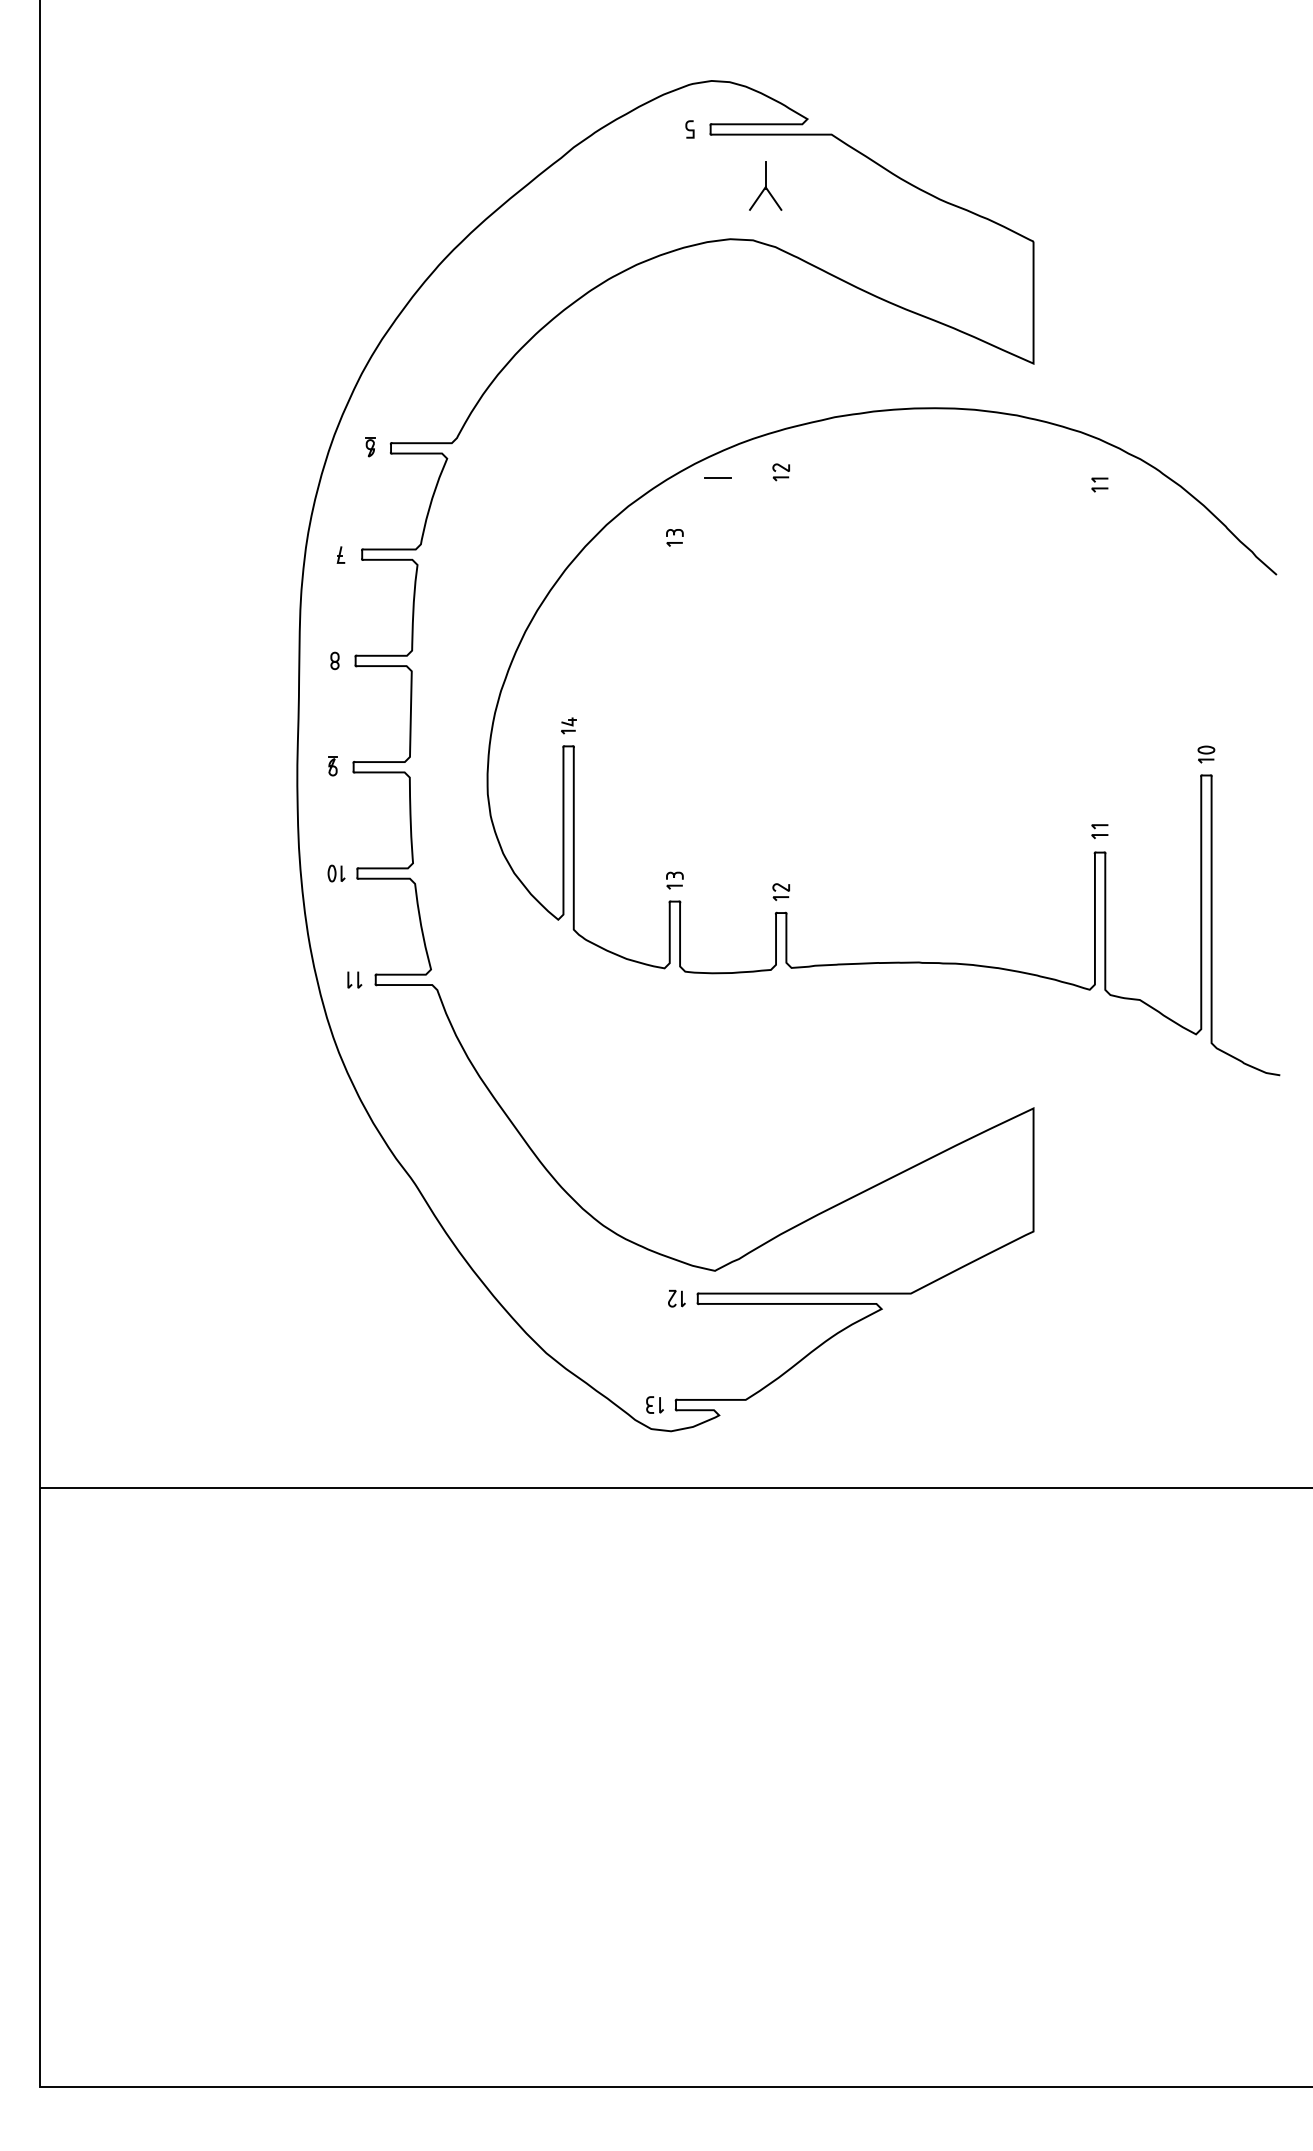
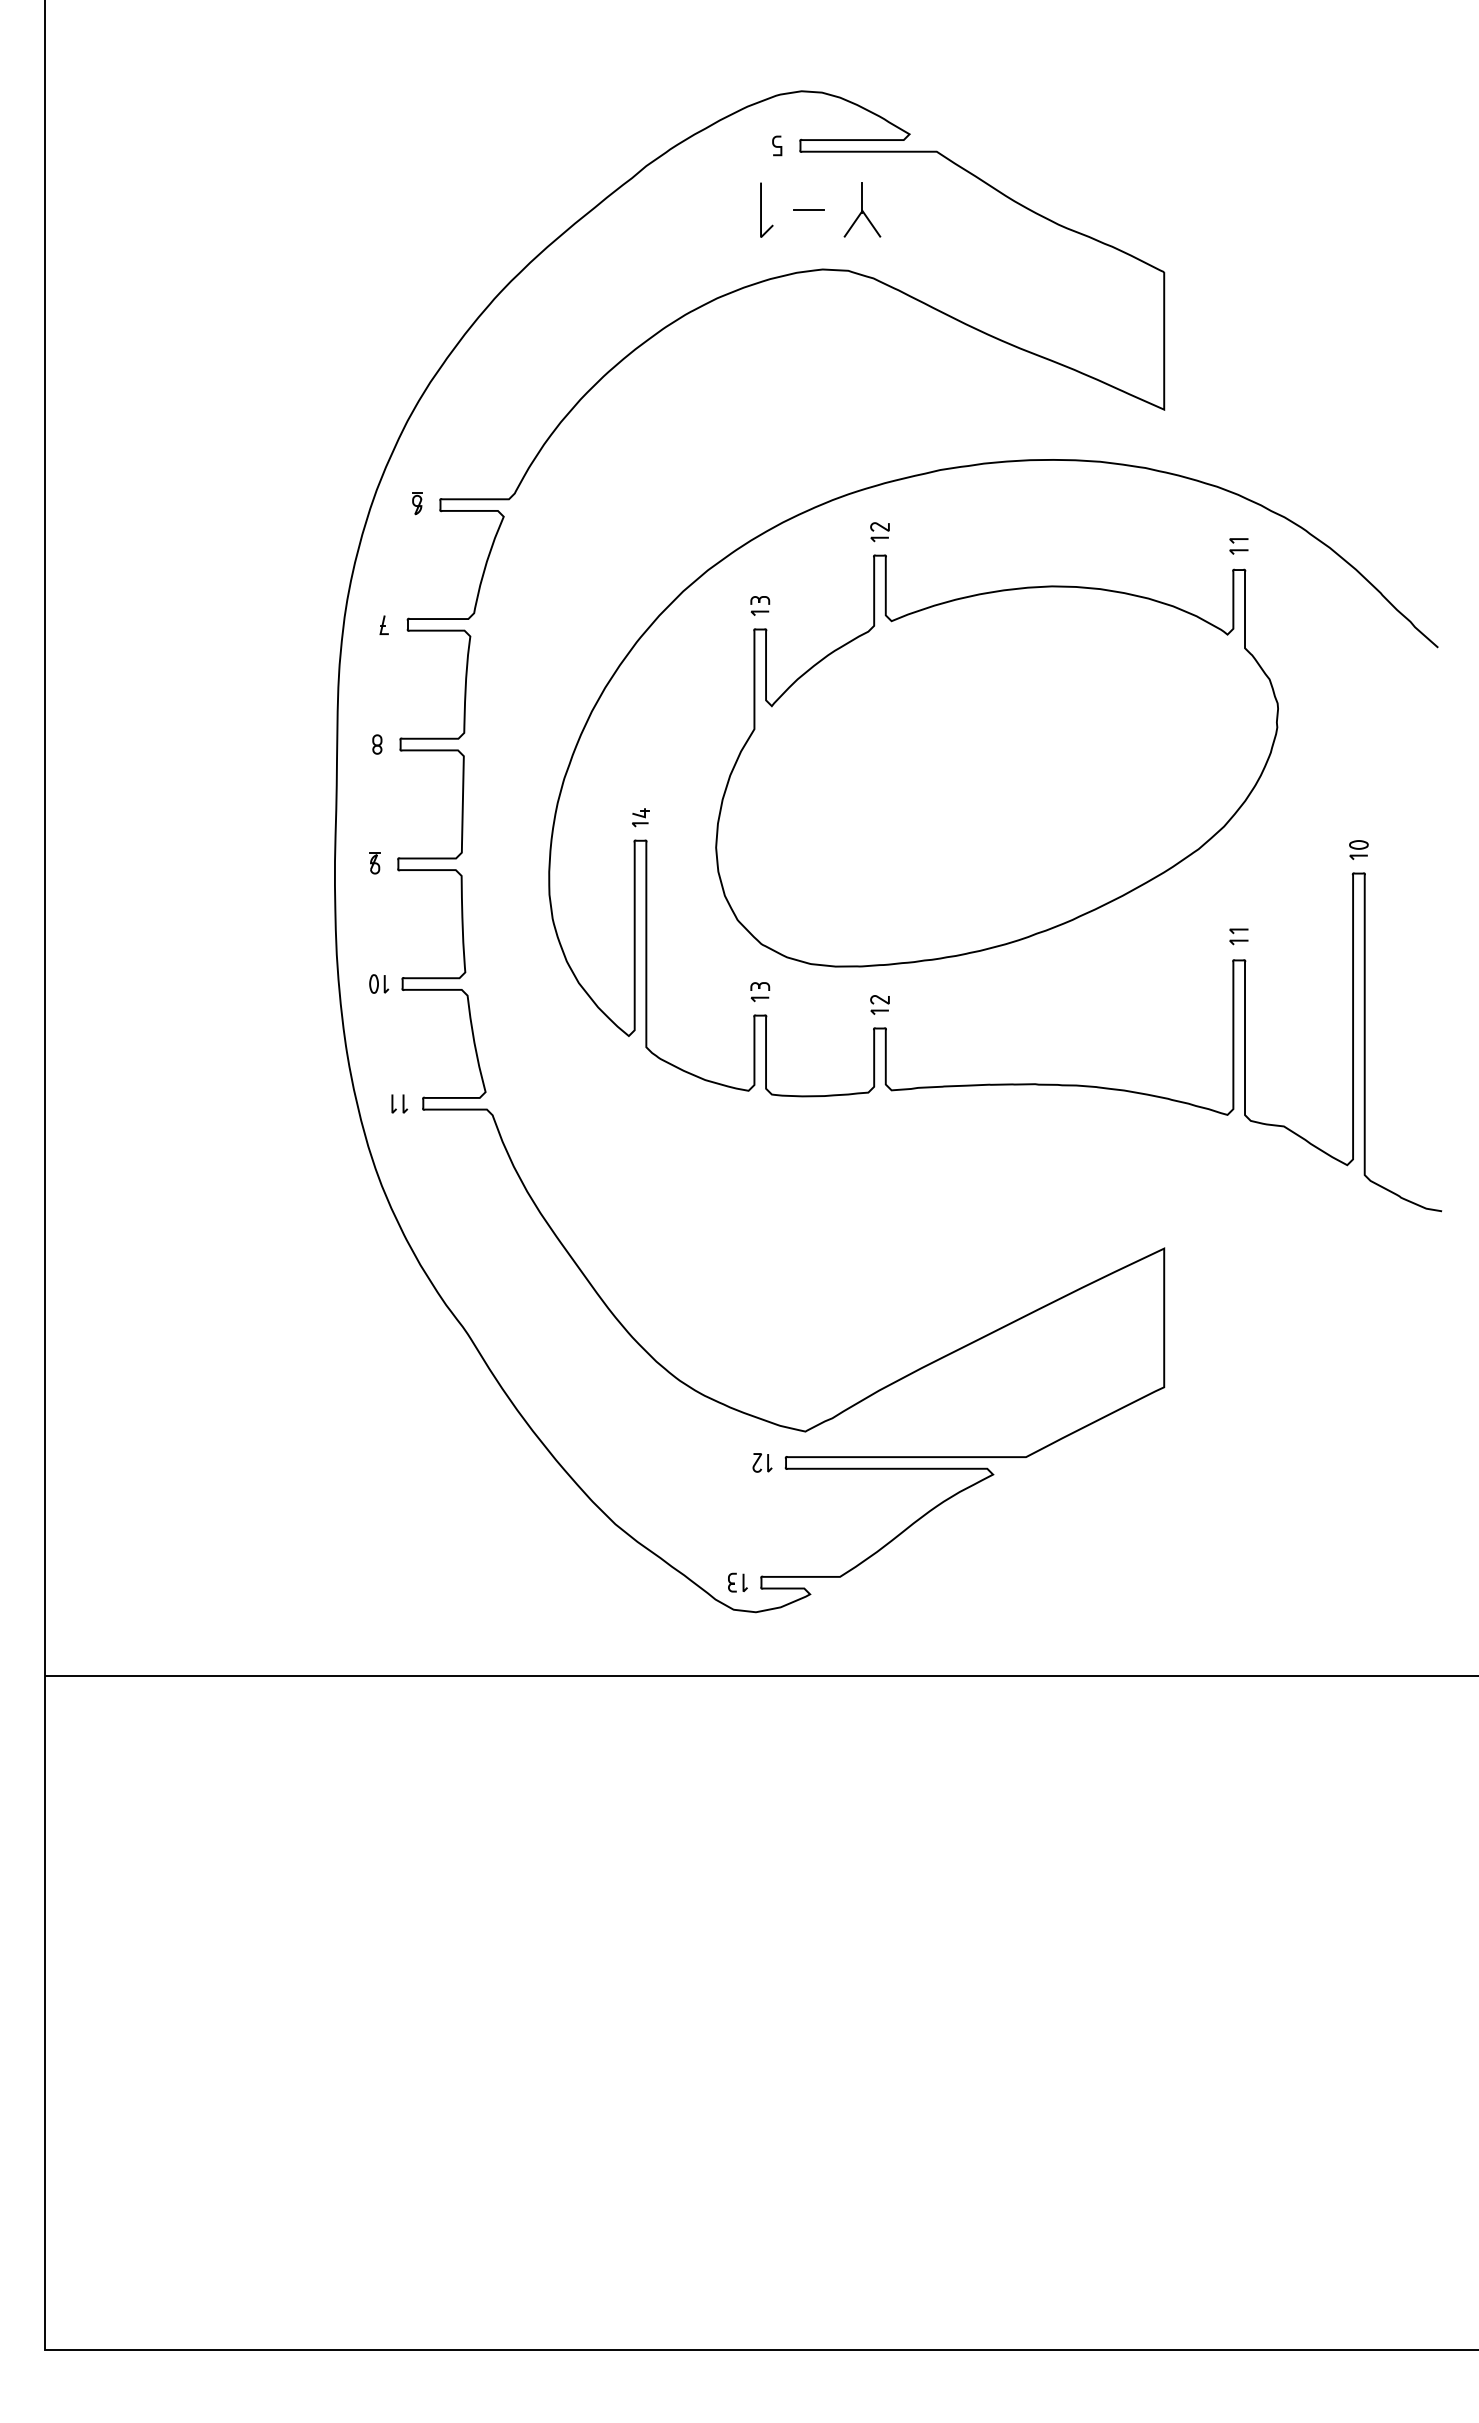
line: (676, 185) -> (761, 209), added
line: (717, 477) -> (808, 209), moved
part: (884, 675) -> (996, 760), added

